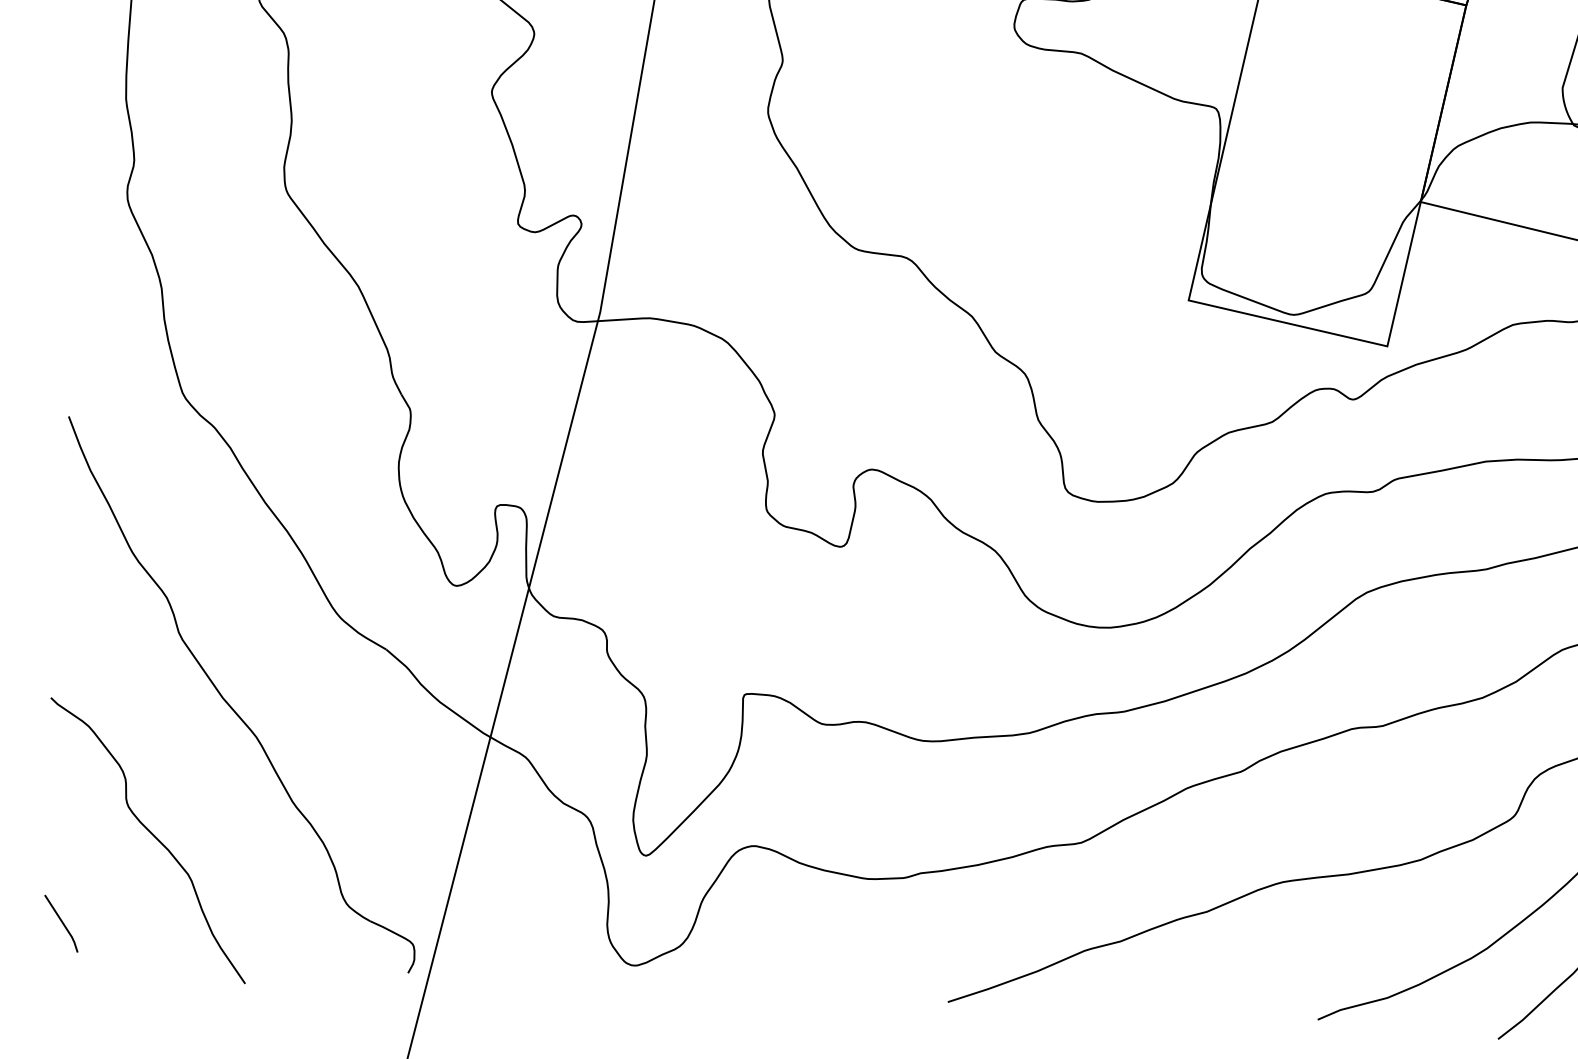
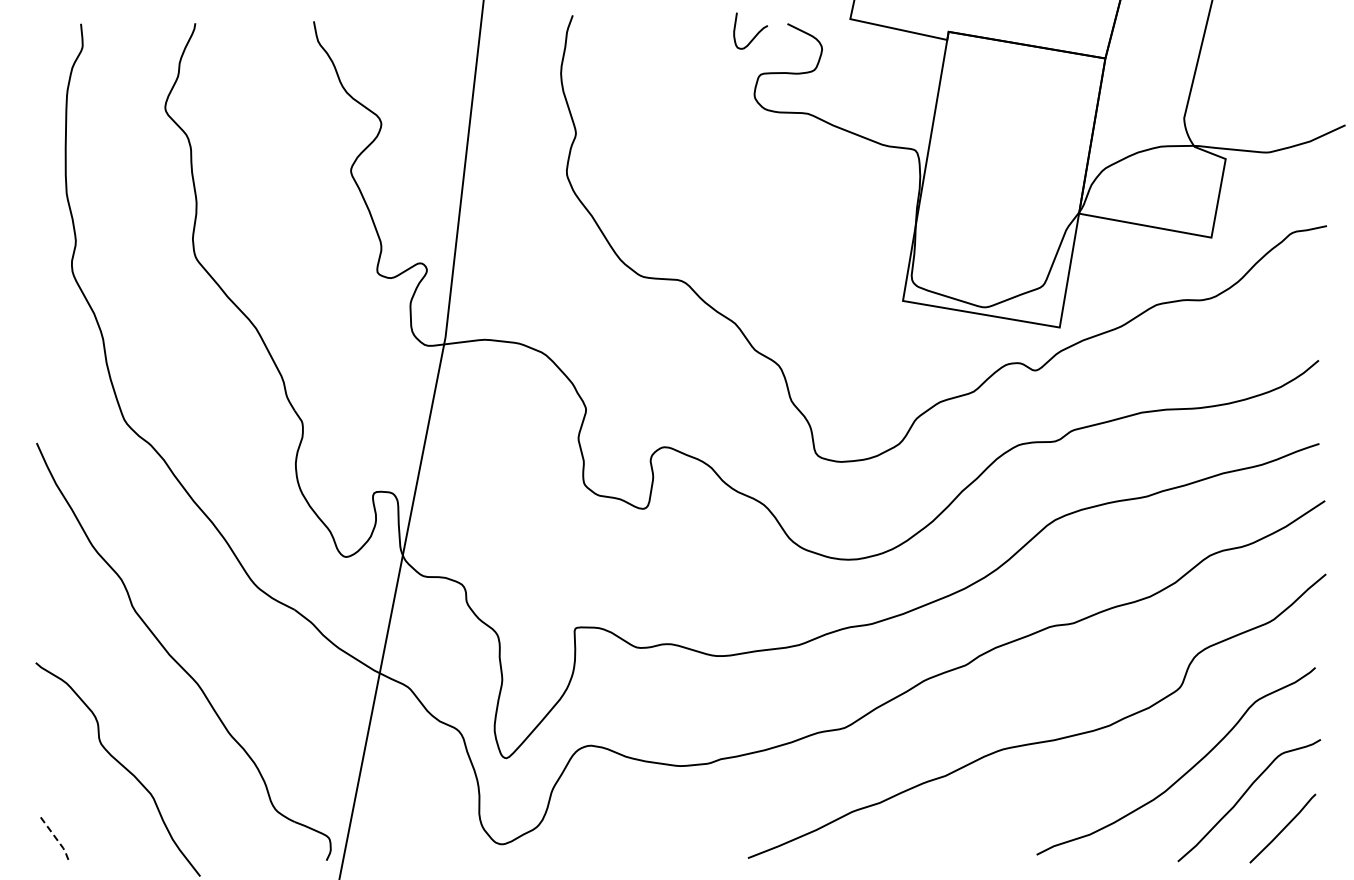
line: (64, 924) -> (56, 838), solid -> dashed

